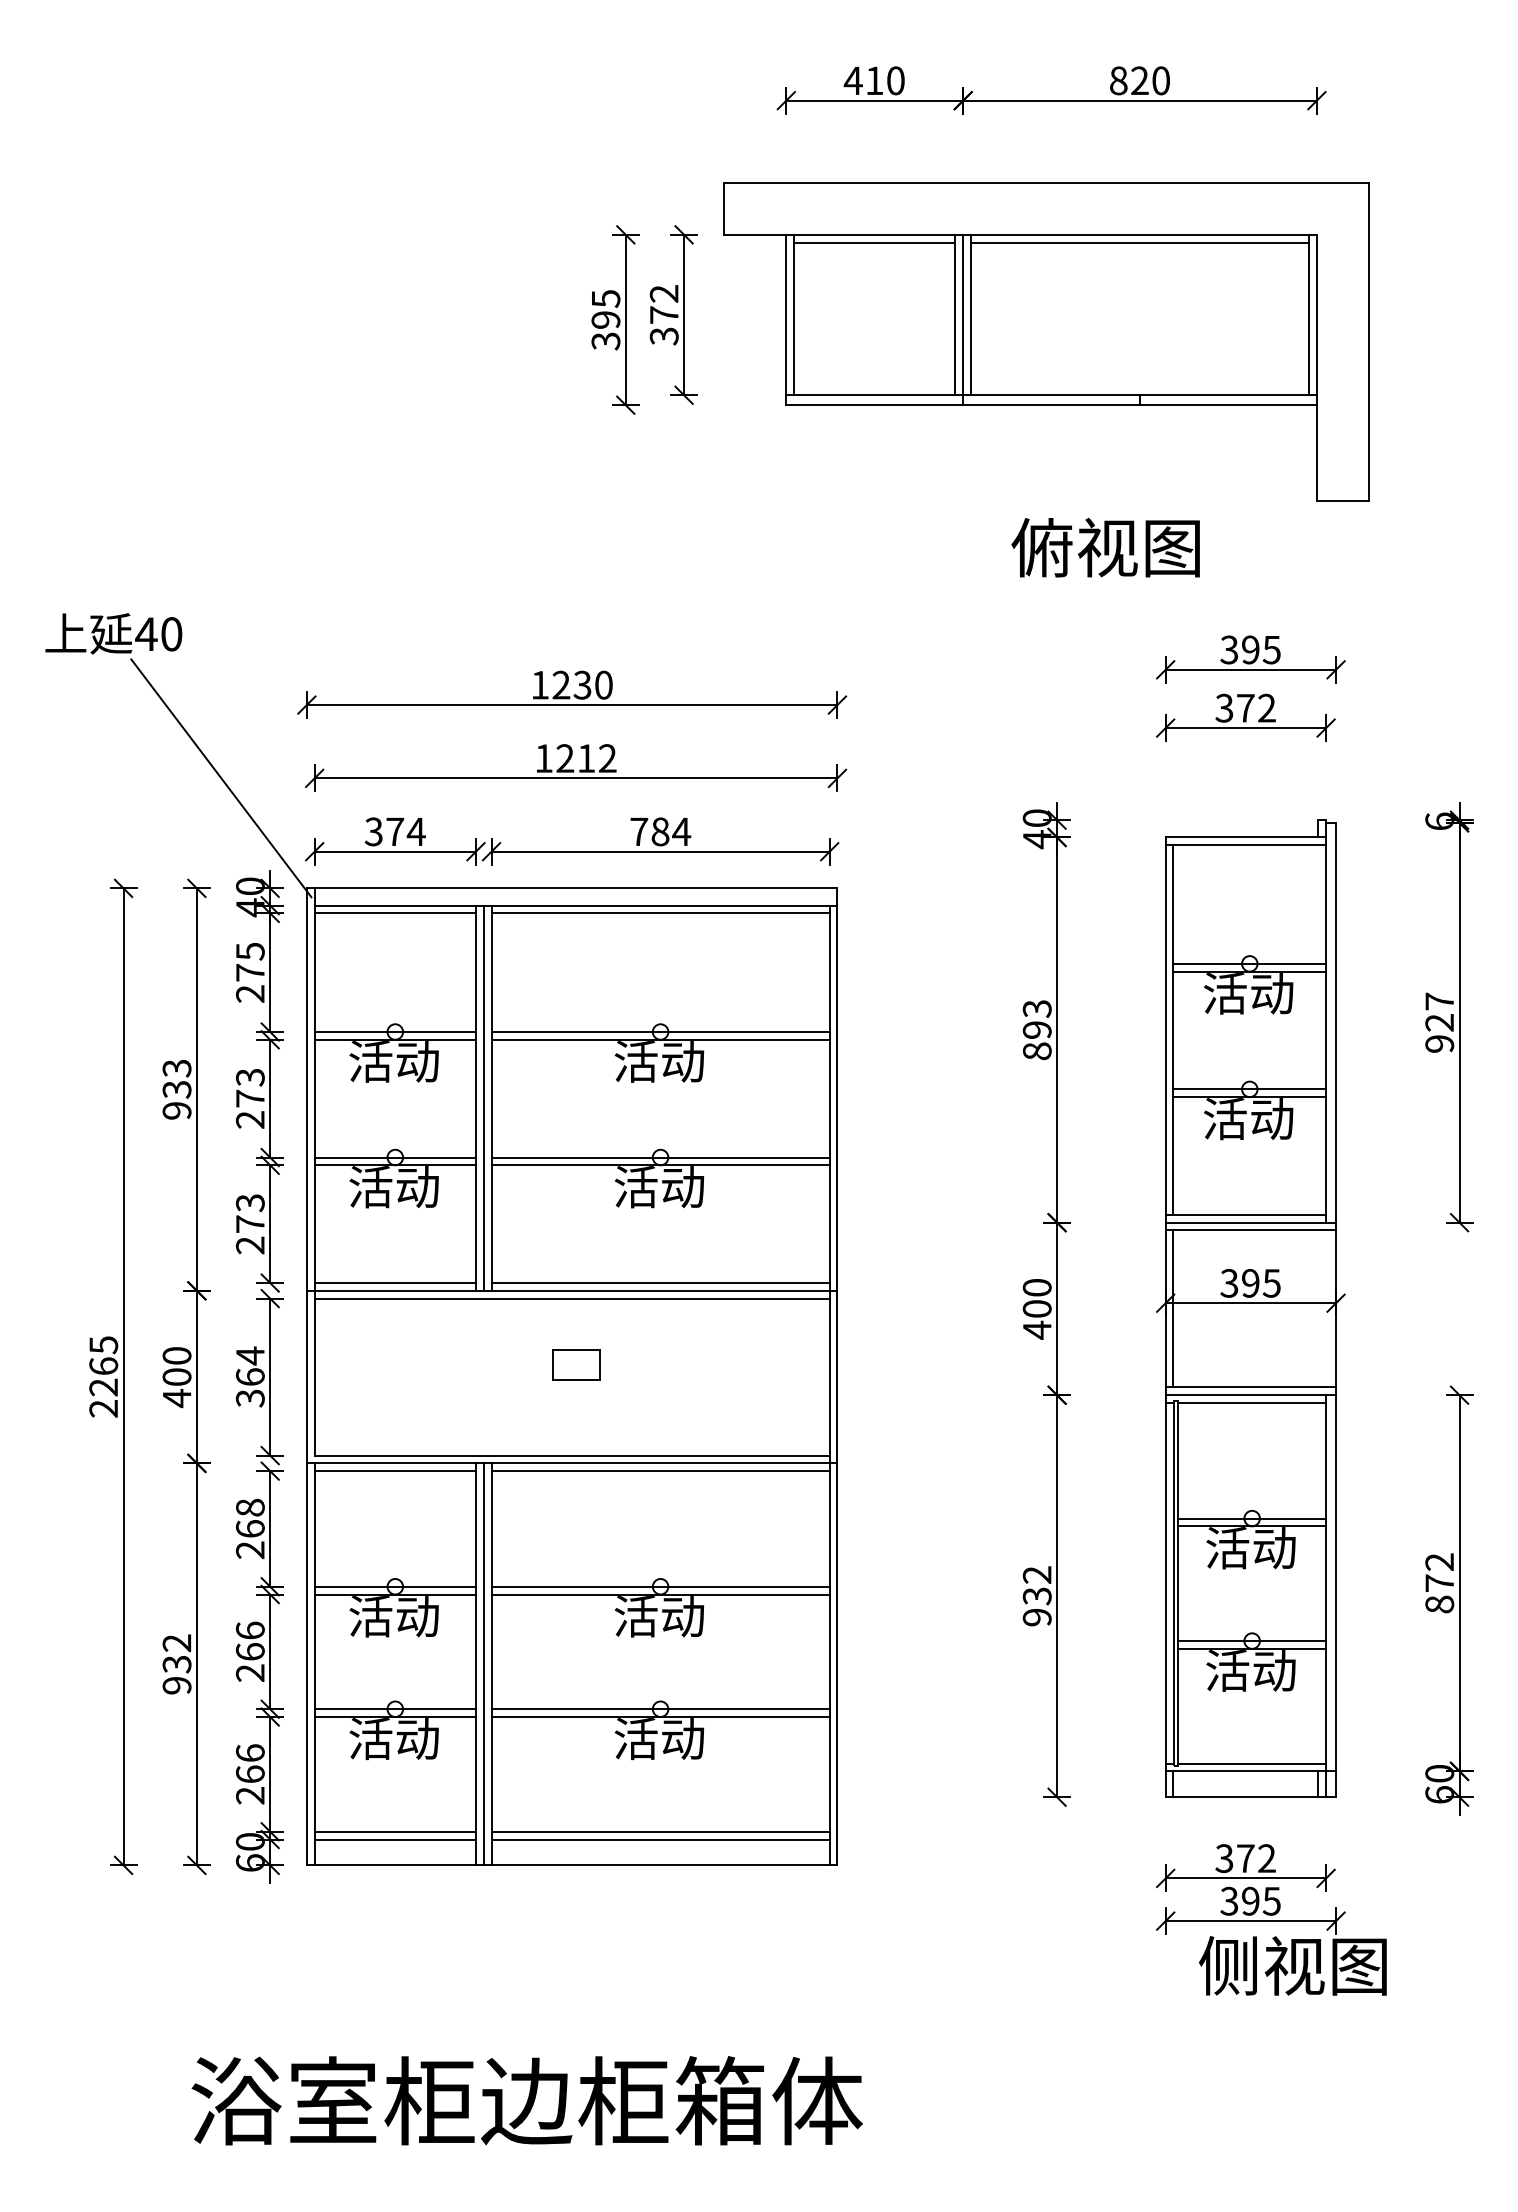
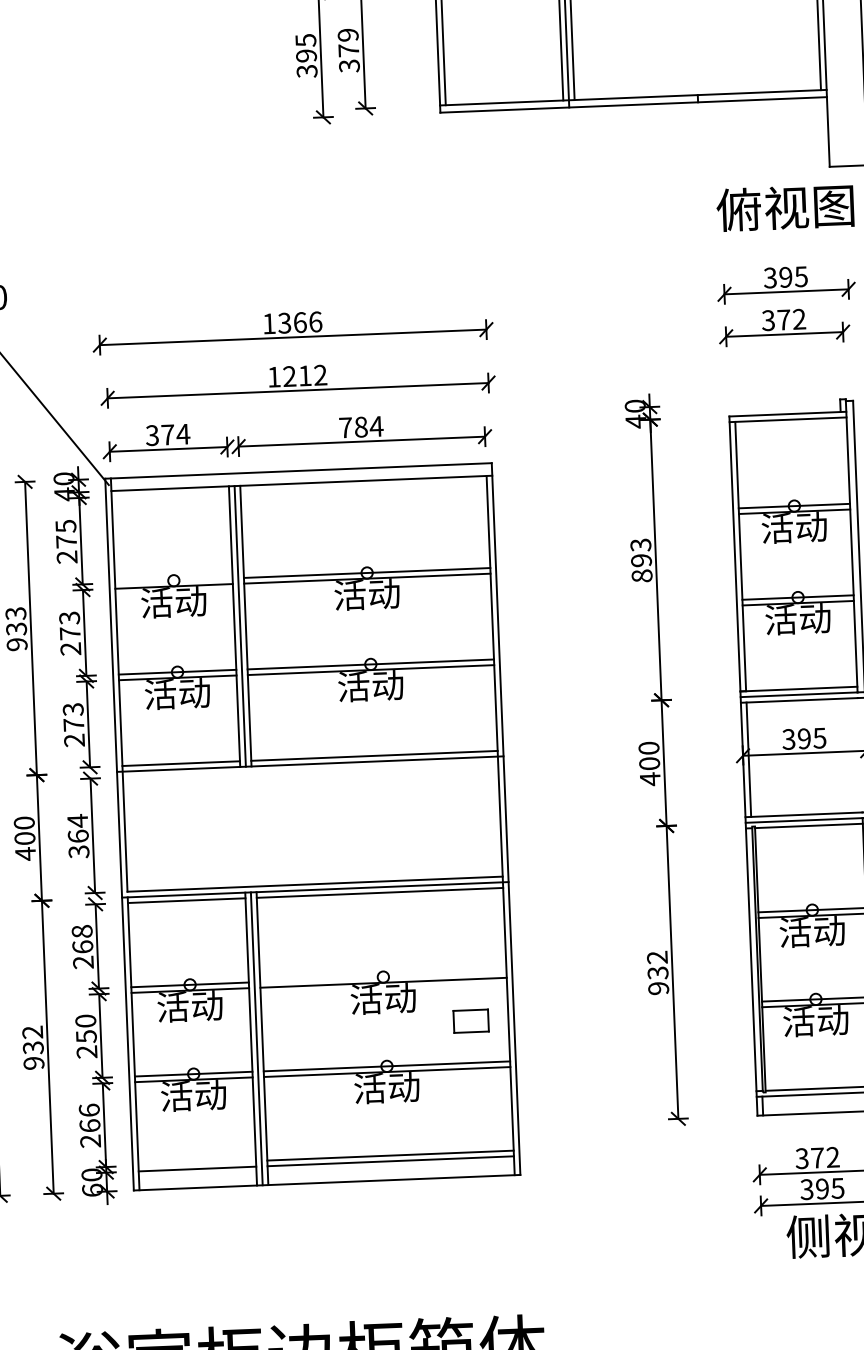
text: (664, 293) -> (348, 34), 372 -> 379
text: (1105, 547) -> (785, 207), moved
text: (582, 684) -> (300, 322), 1230 -> 1366
line: (394, 913) -> (169, 494), removed
line: (660, 913) -> (363, 486), removed
line: (394, 1032) -> (173, 581), removed
line: (571, 1298) -> (310, 769), removed
part: (576, 1364) -> (471, 1020), moved
line: (660, 1586) -> (383, 976), removed
text: (250, 1641) -> (86, 1029), 266 -> 250
line: (394, 1831) -> (196, 1163), removed

